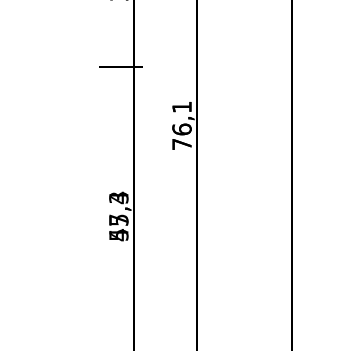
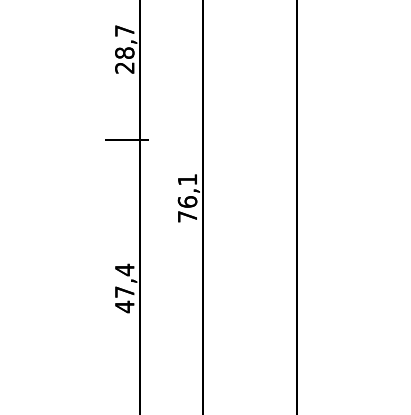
text: (118, 216) -> (124, 288), 55,3 -> 47,4

